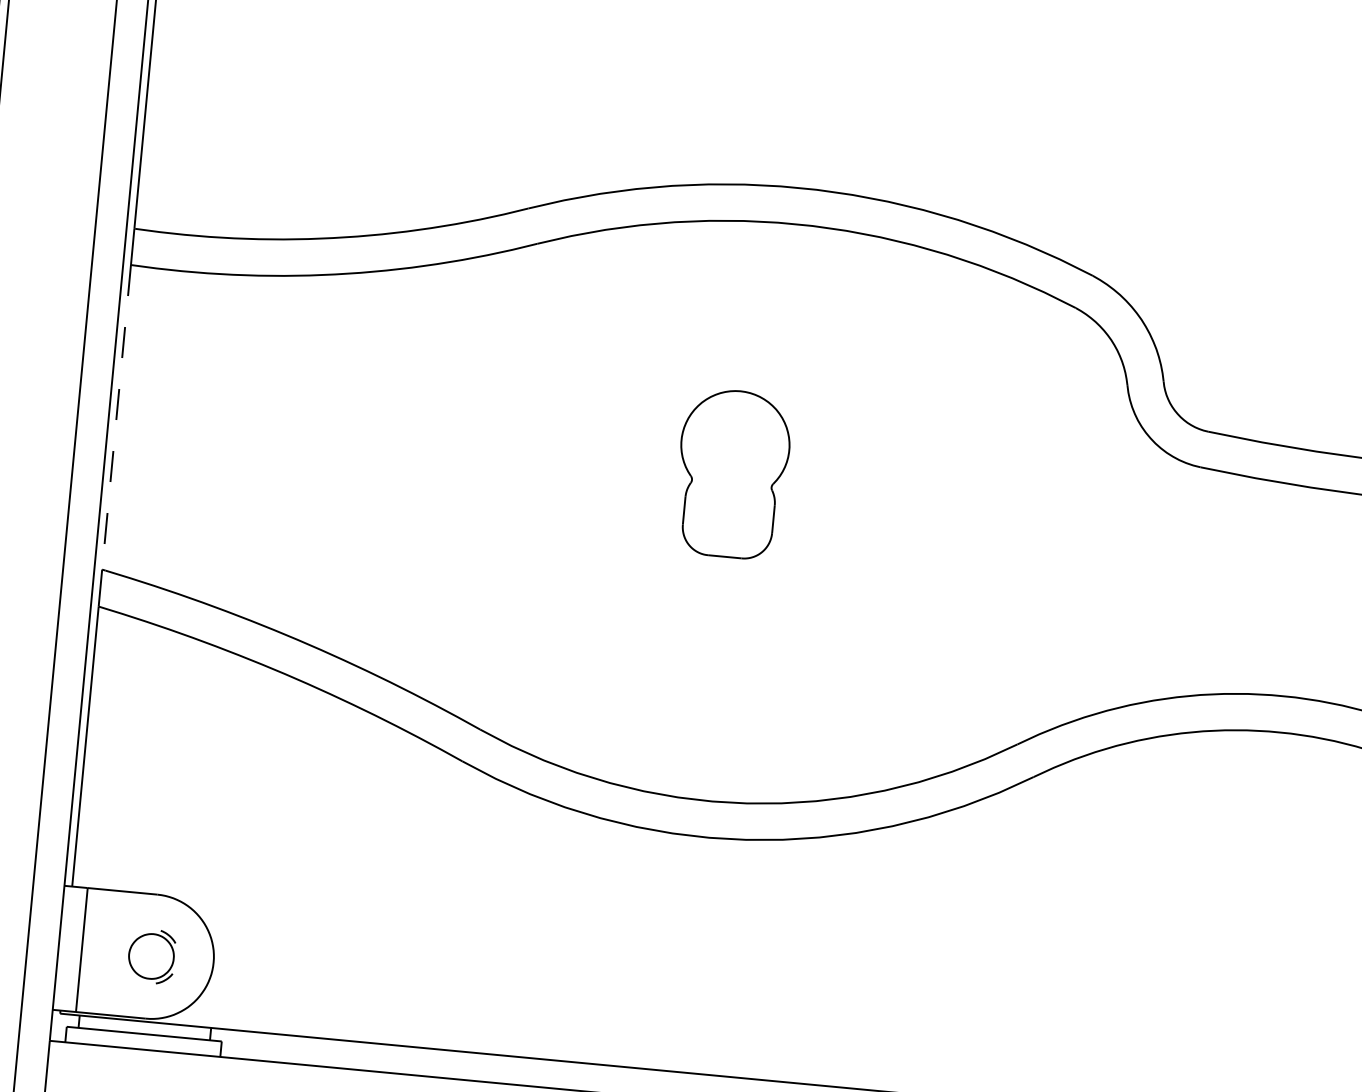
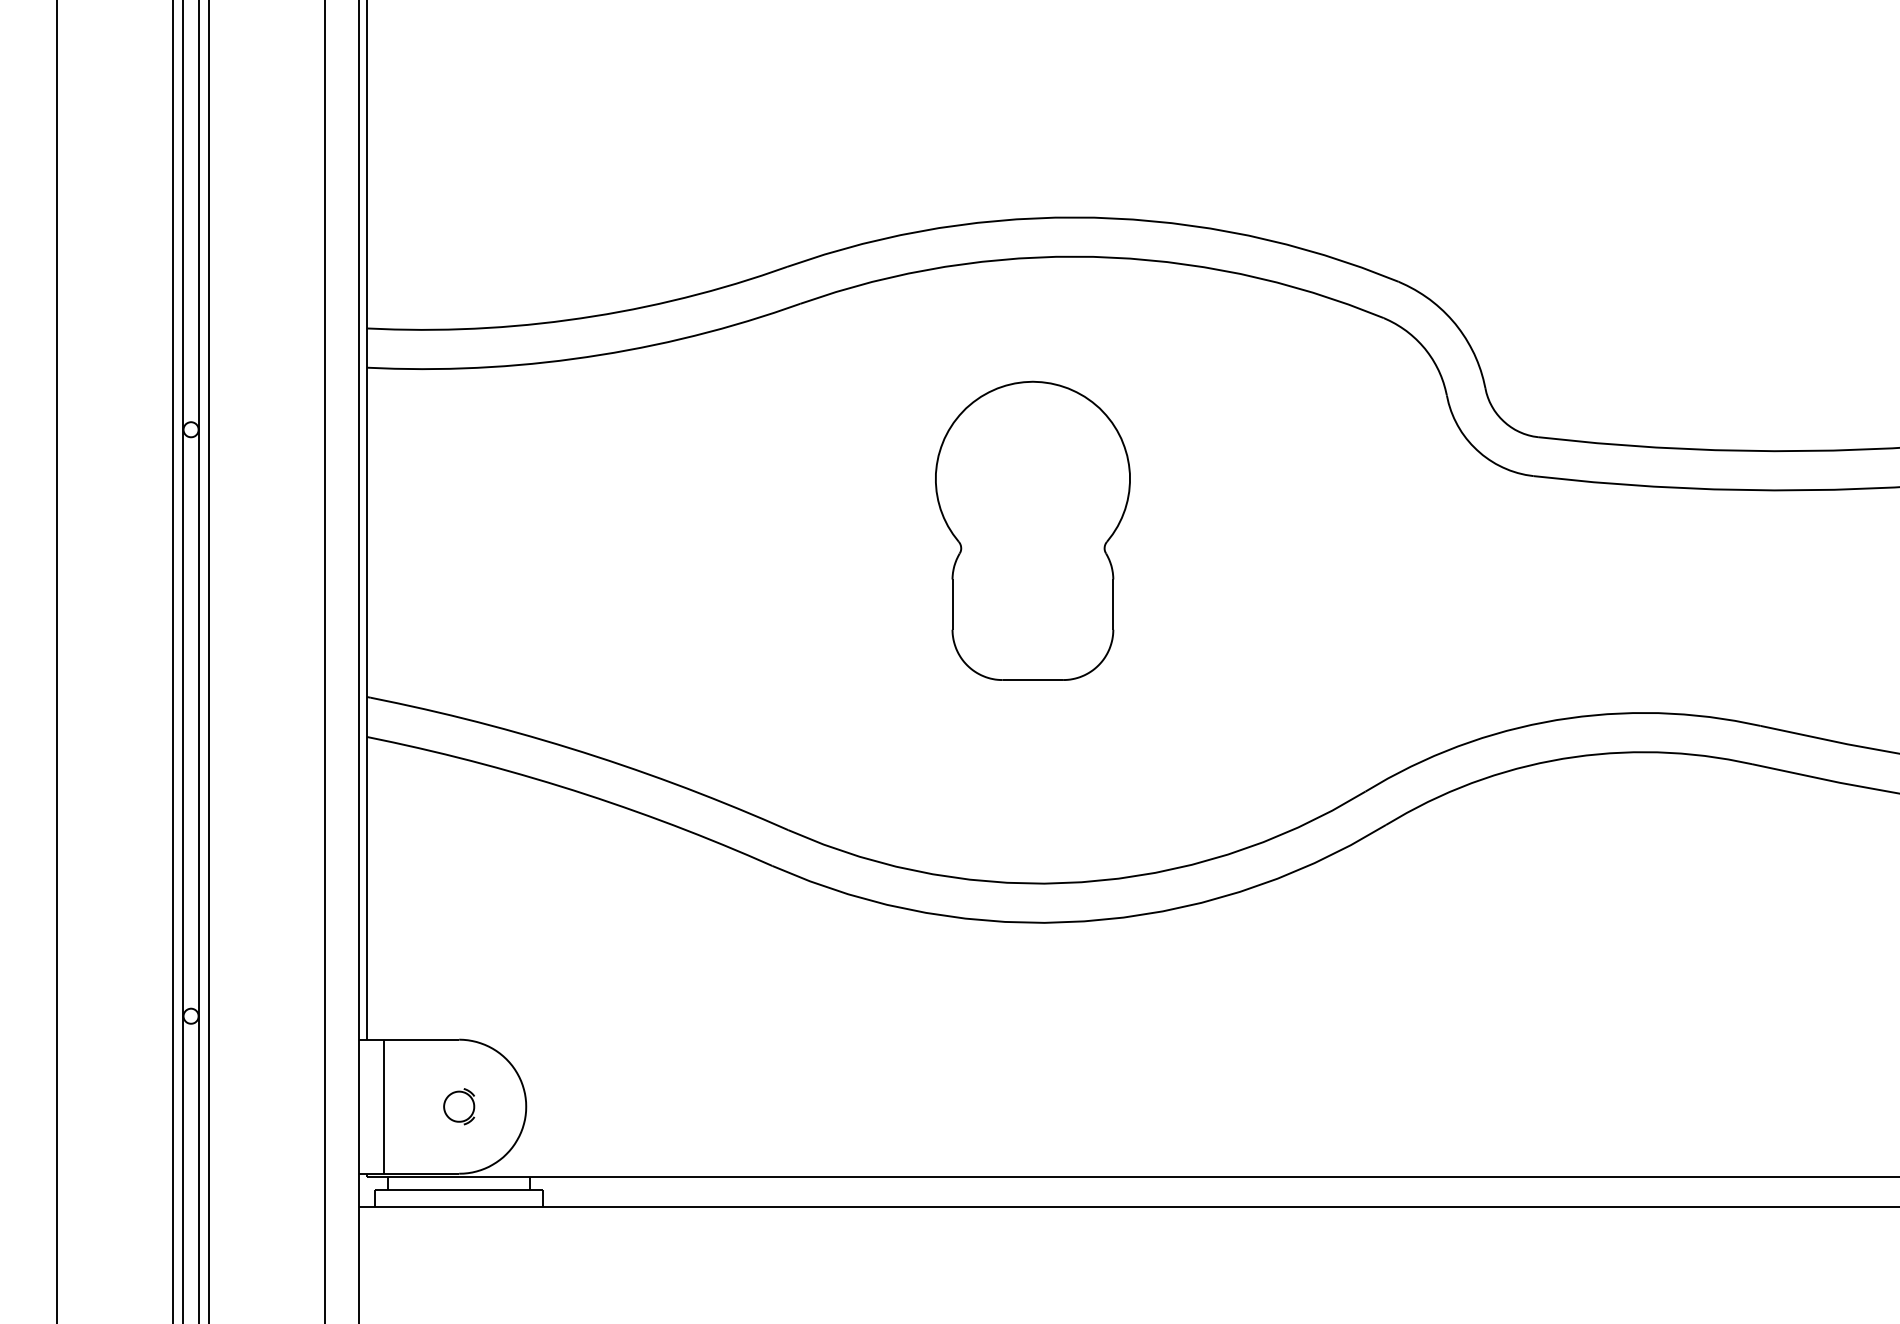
line: (117, 417) -> (367, 532), dashed -> solid
part: (732, 473) -> (1032, 530), size x1.67
part: (151, 956) -> (459, 1106), size x0.62

